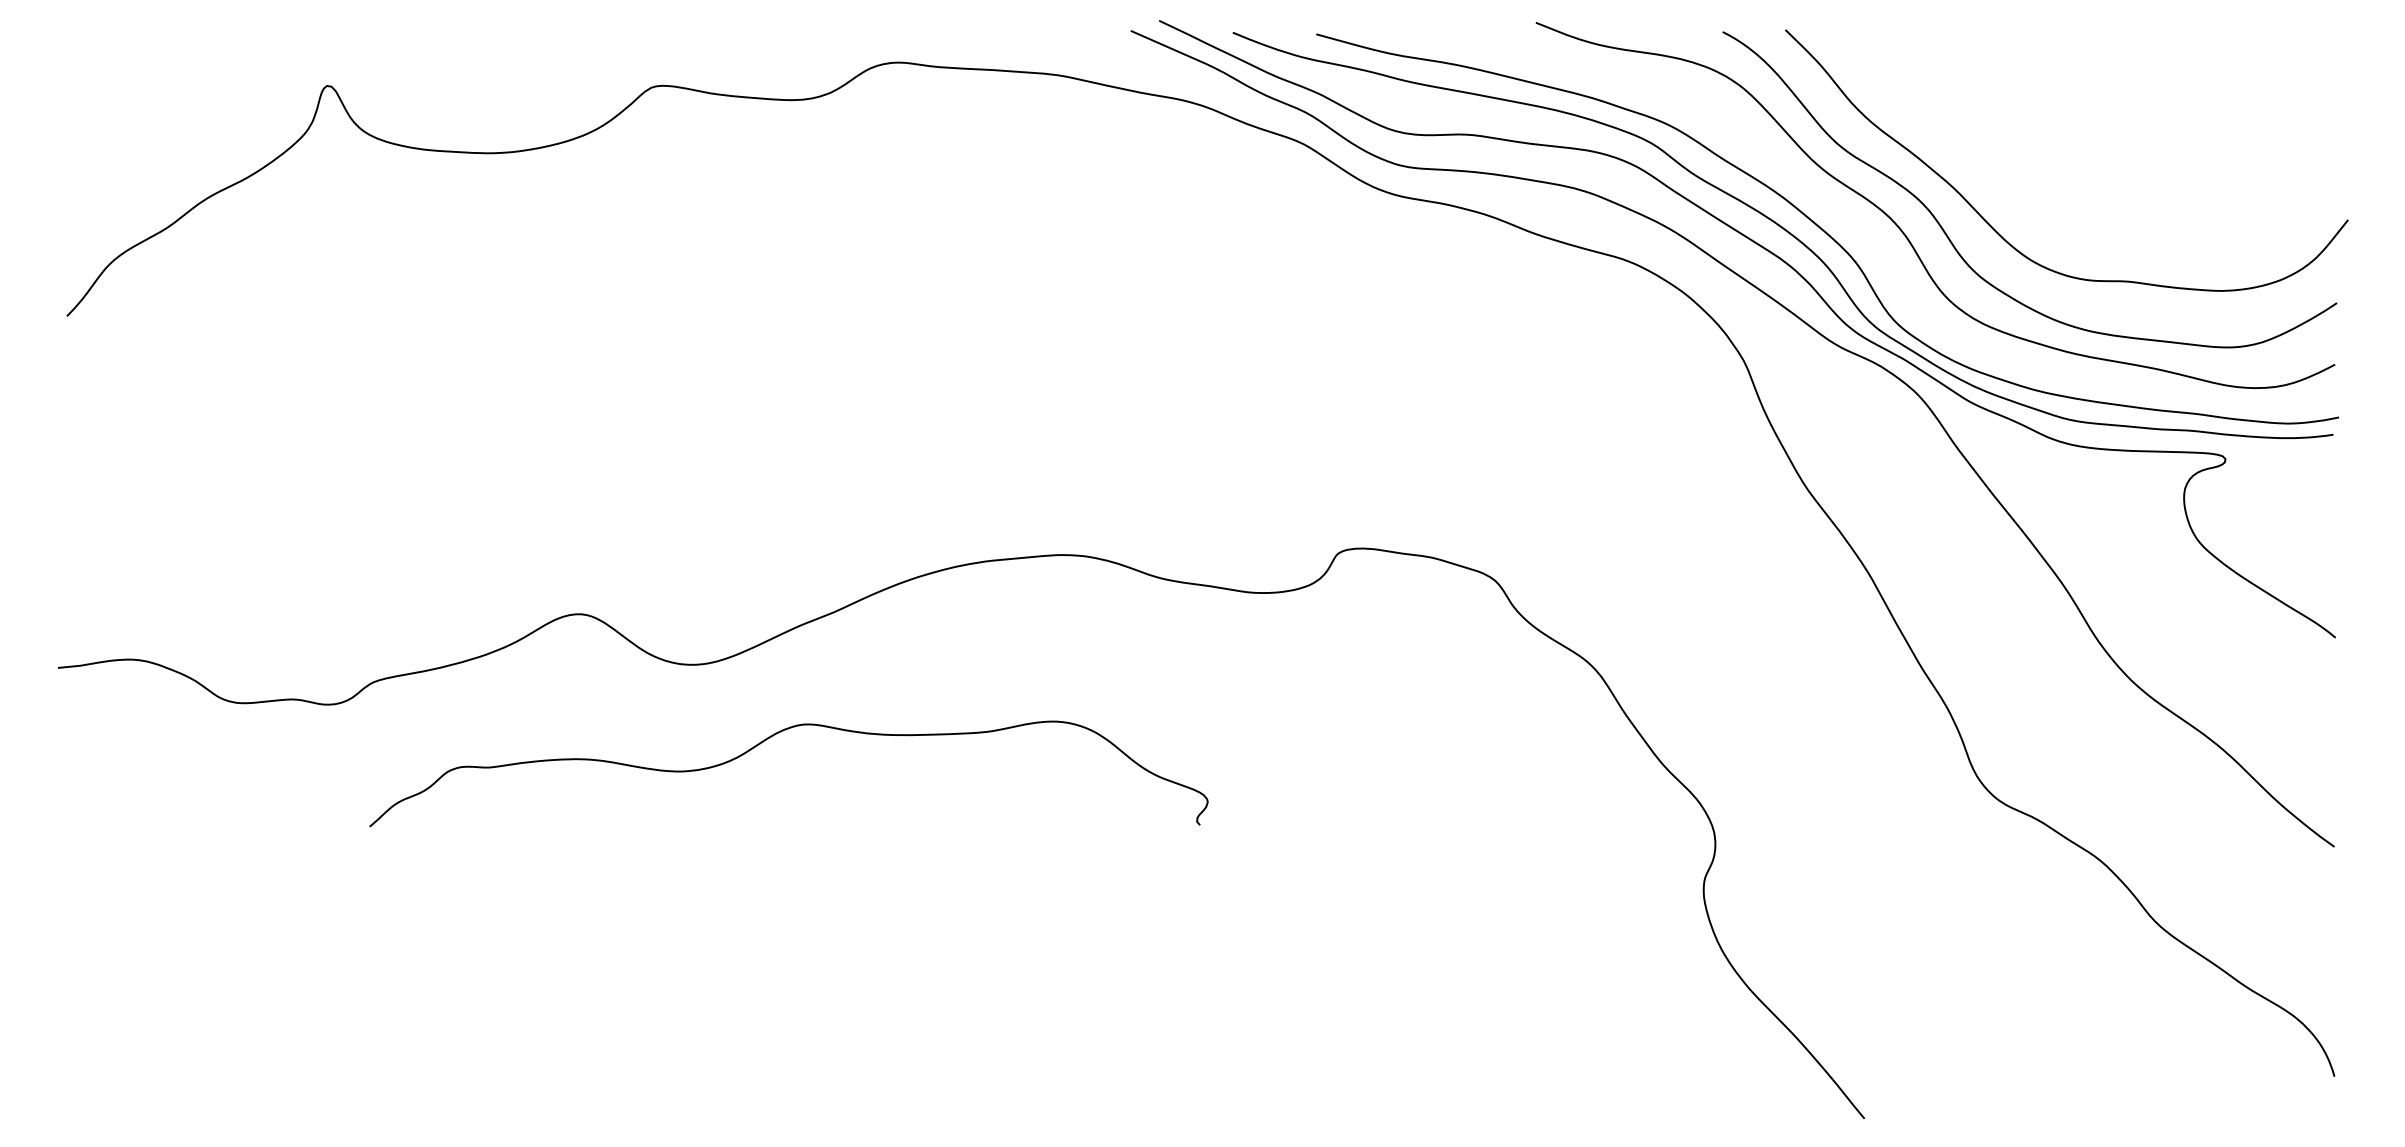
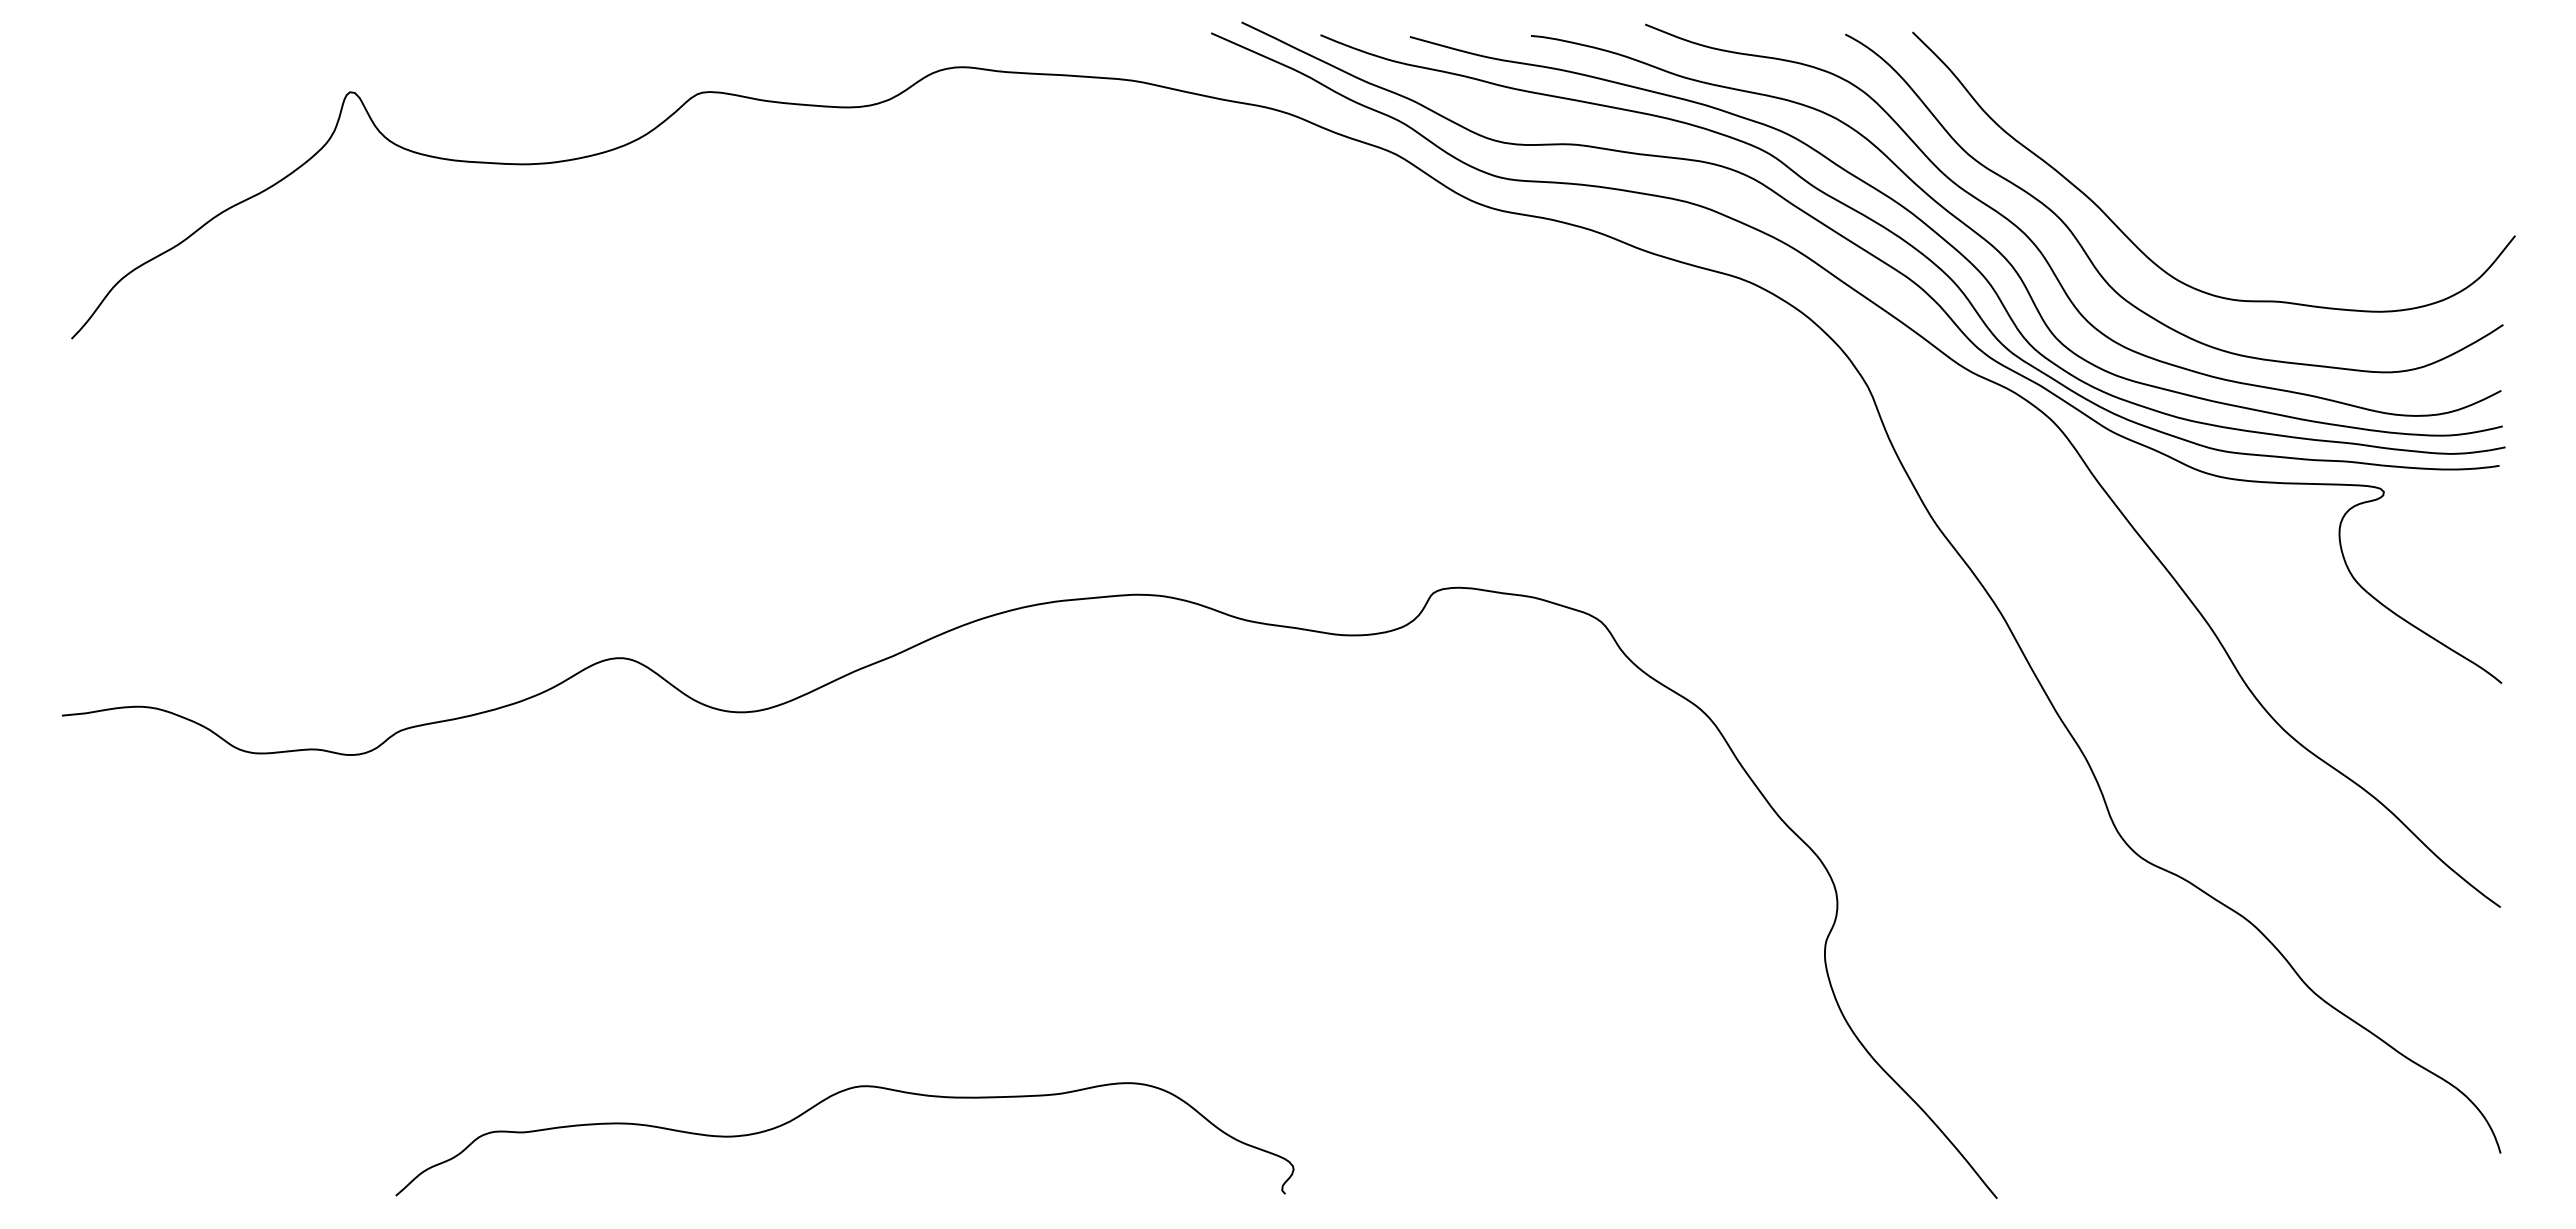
curve: (1866, 234) -> (1999, 251), added
curve: (765, 741) -> (819, 1104), moved

